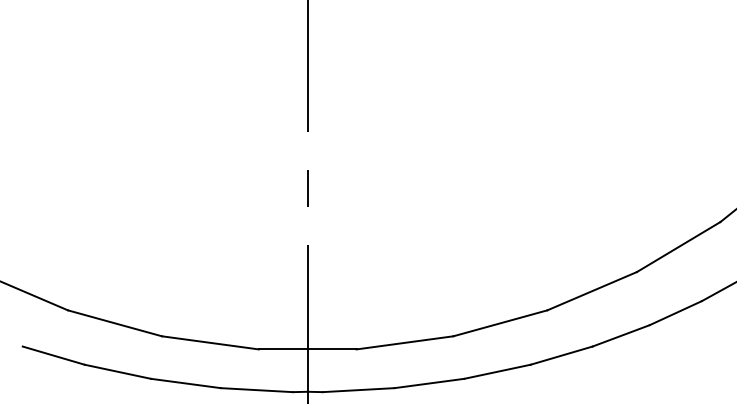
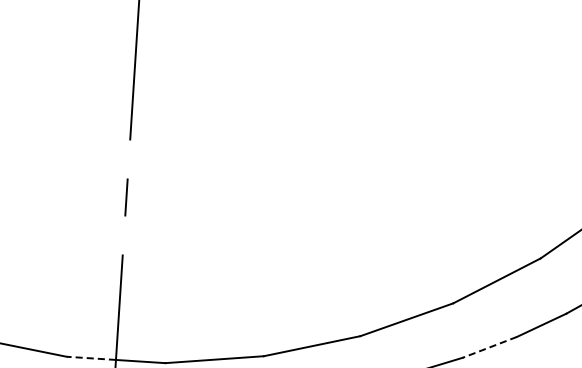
line: (675, 313) -> (489, 347), solid -> dashed
line: (282, 349) -> (90, 358), solid -> dashed

